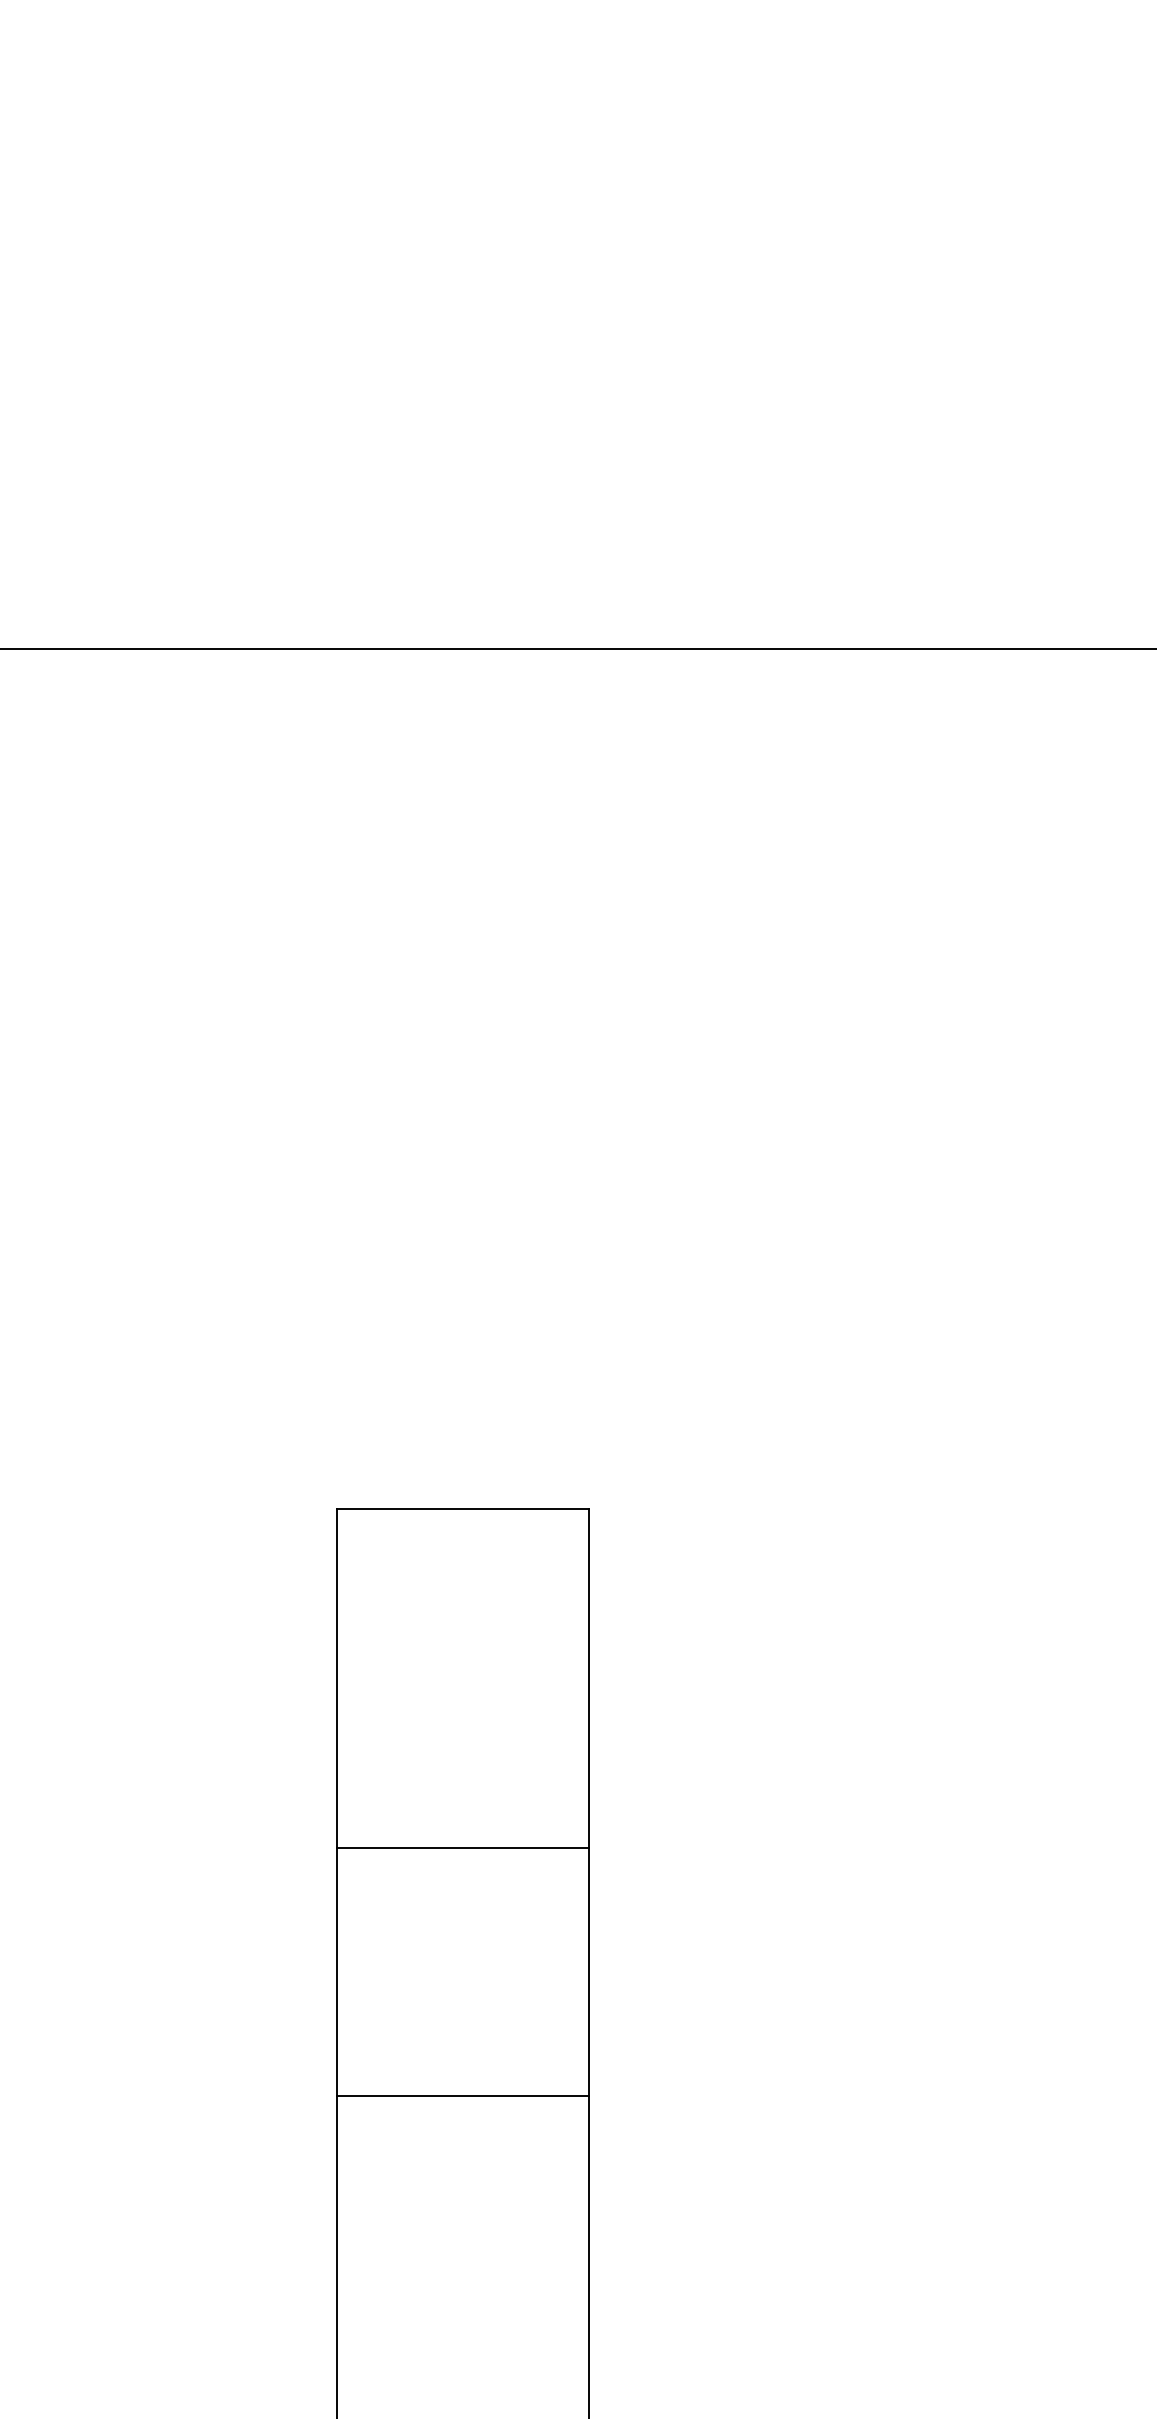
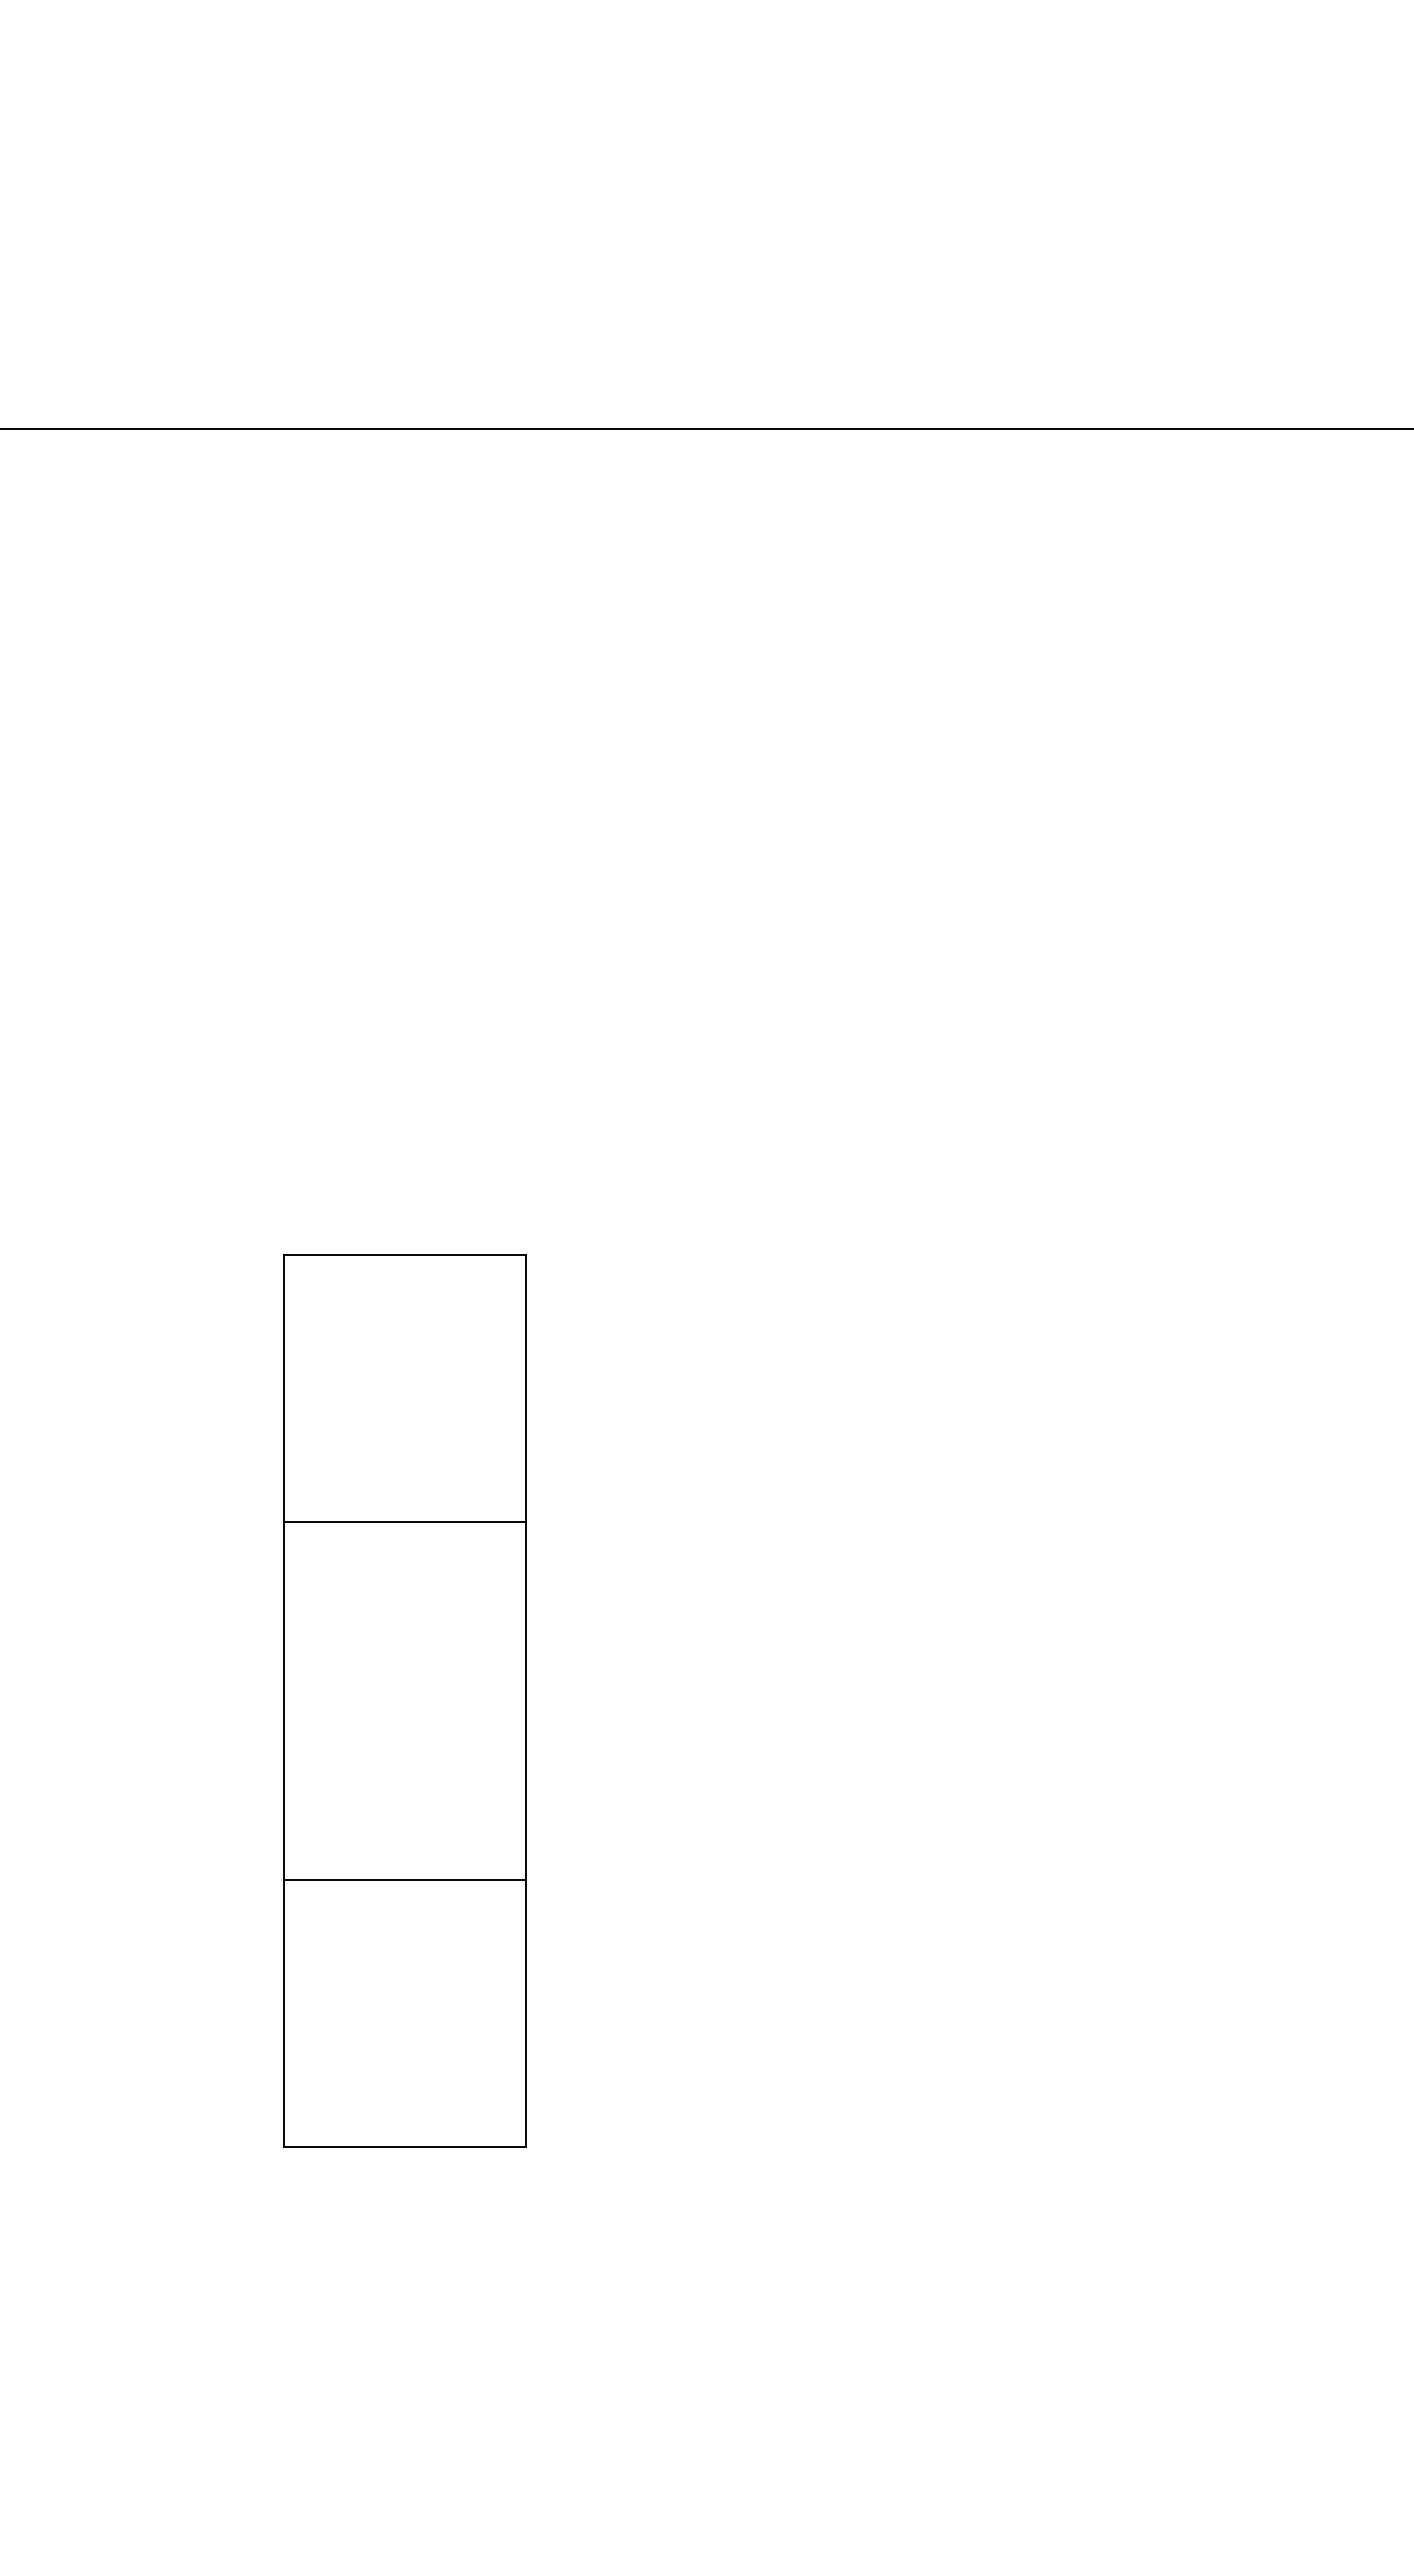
line: (462, 1847) -> (404, 1521), moved
line: (462, 2096) -> (404, 1880), moved

